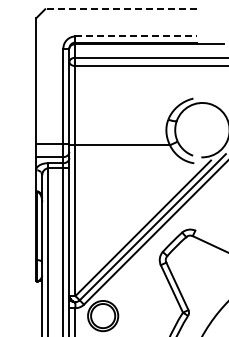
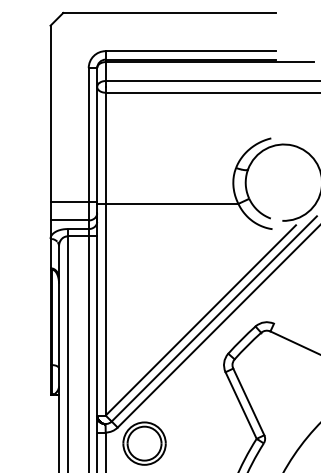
line: (120, 9) -> (168, 13), dashed -> solid
line: (136, 36) -> (191, 51), dashed -> solid

